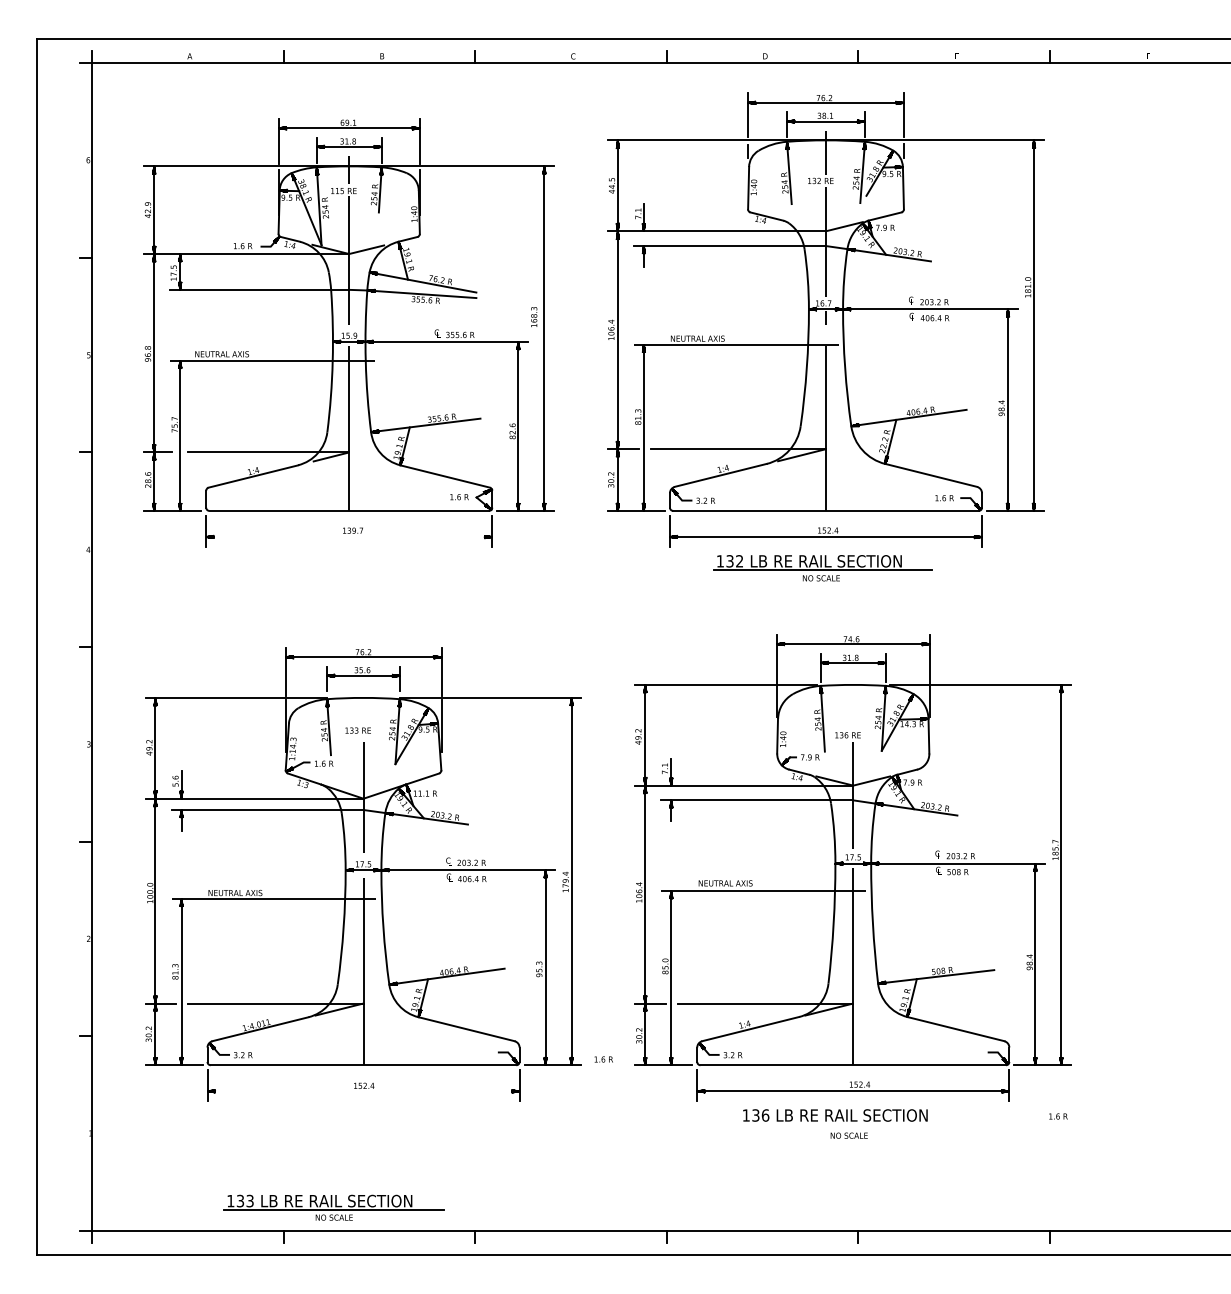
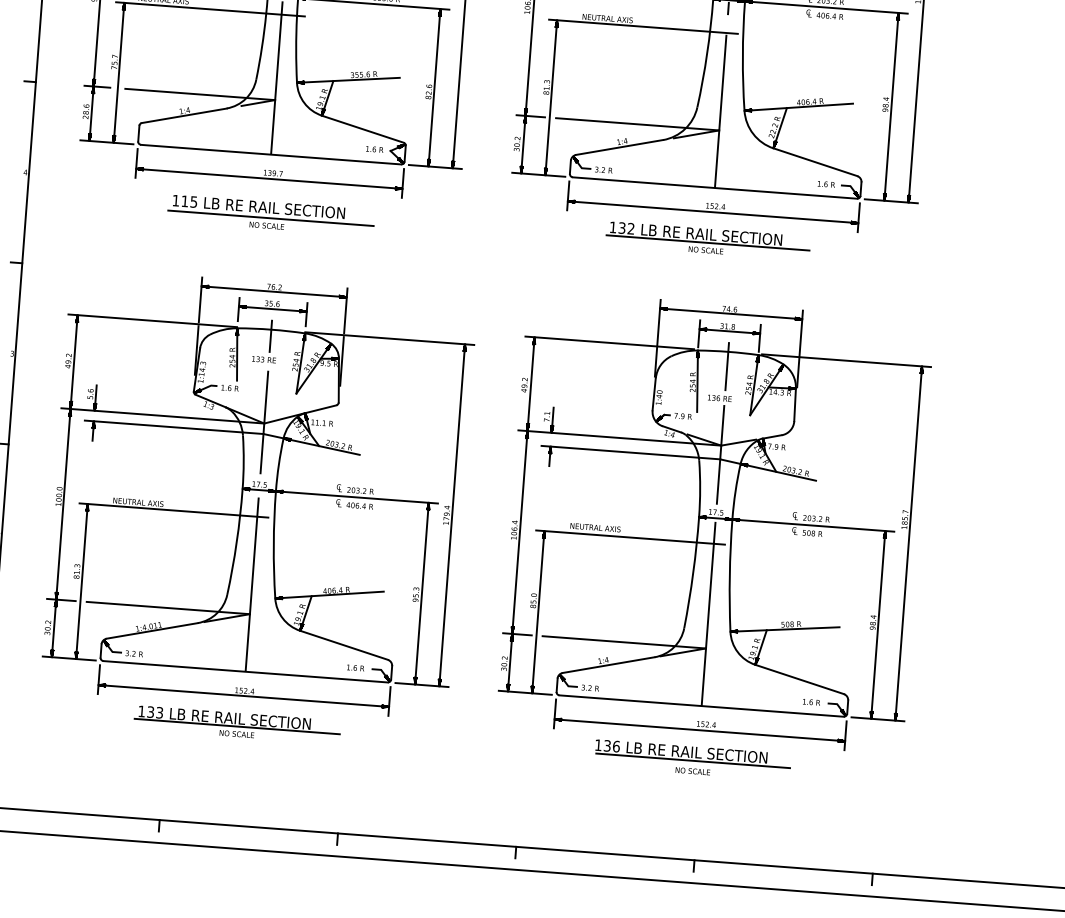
line: (349, 537) -> (269, 179), added
part: (353, 575) -> (270, 214), added
line: (853, 700) -> (727, 366), added
line: (363, 704) -> (270, 335), added
text: (603, 1059) -> (355, 667), moved
line: (363, 1091) -> (243, 696), added
text: (1058, 1116) -> (811, 702), moved
line: (848, 1124) -> (693, 760), added
part: (333, 1207) -> (236, 724), moved

